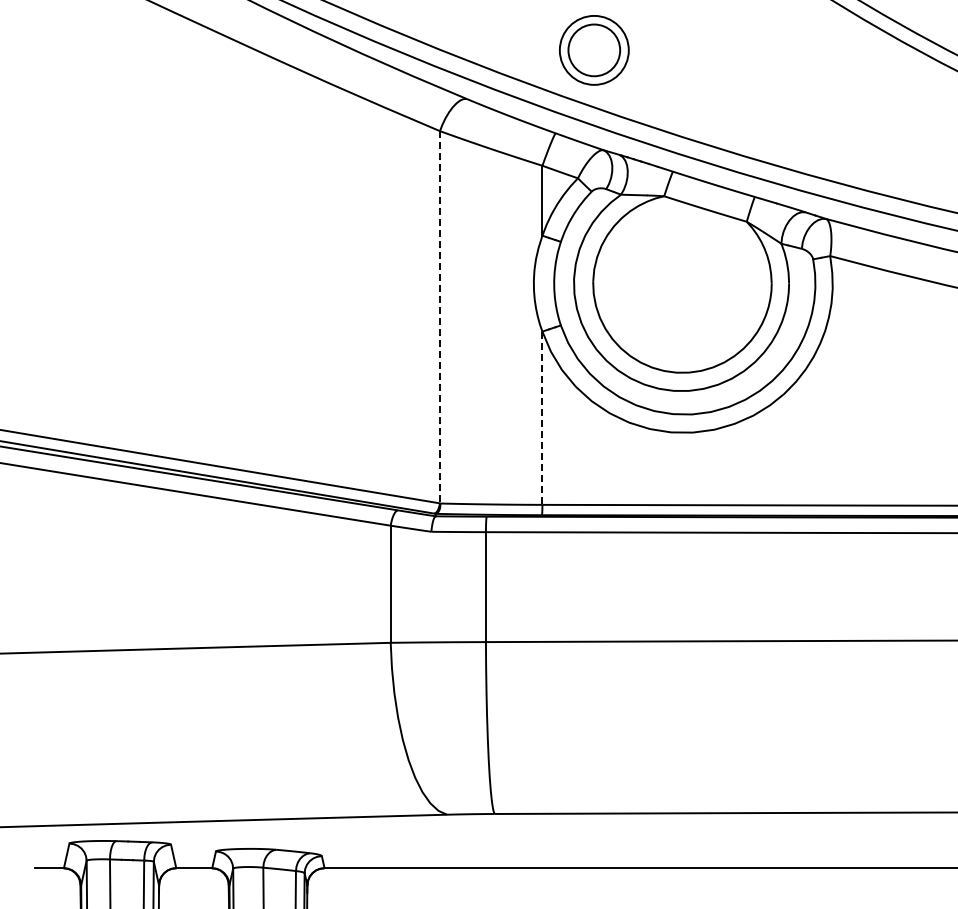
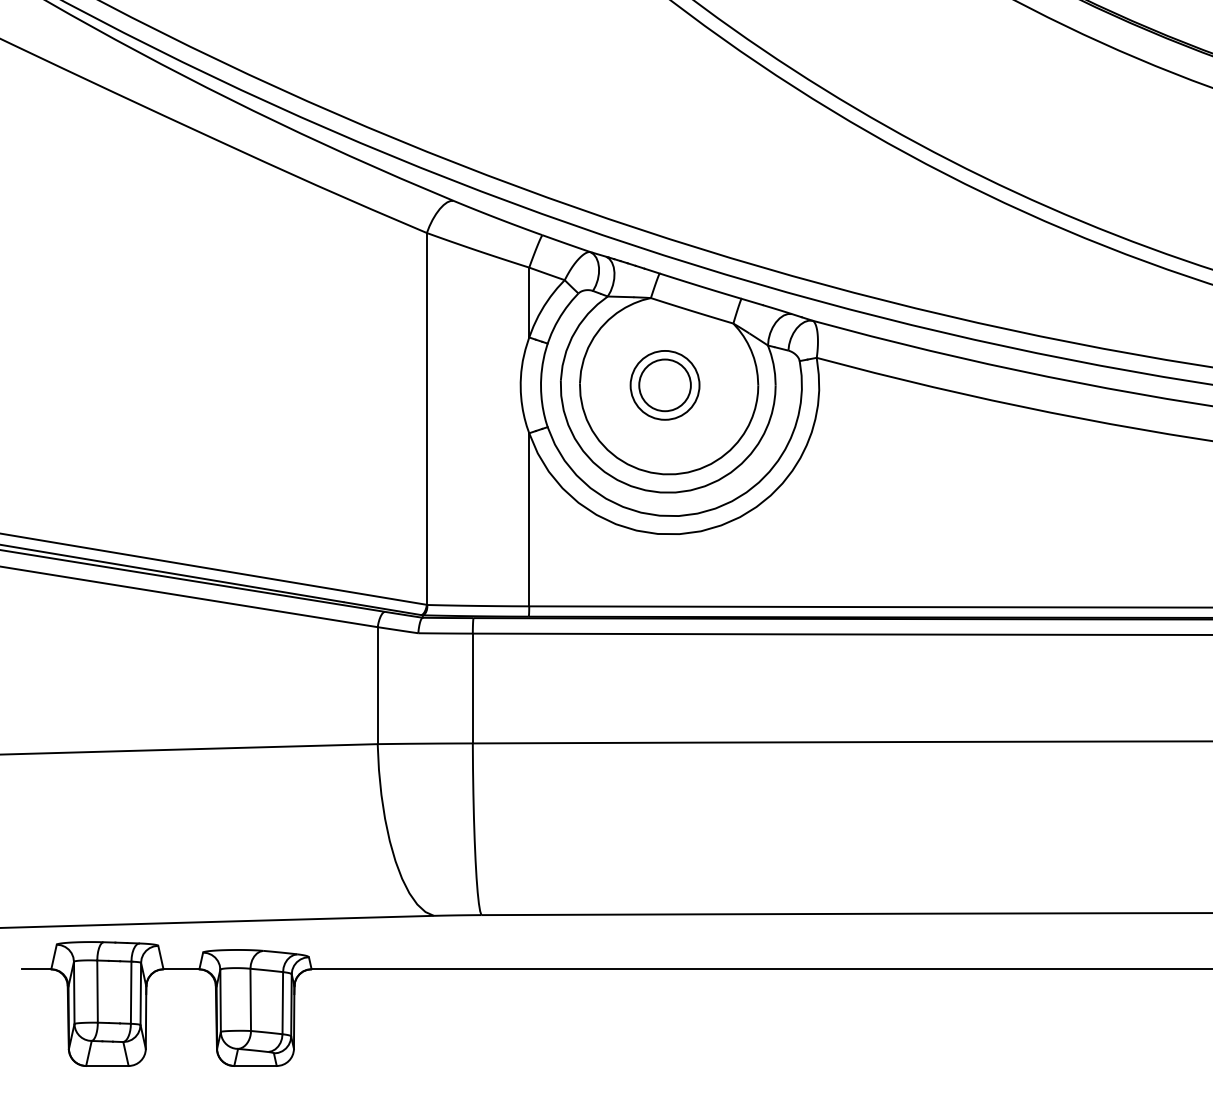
part: (593, 50) -> (664, 385), moved
line: (439, 316) -> (426, 418), dashed -> solid
line: (542, 417) -> (529, 519), dashed -> solid

